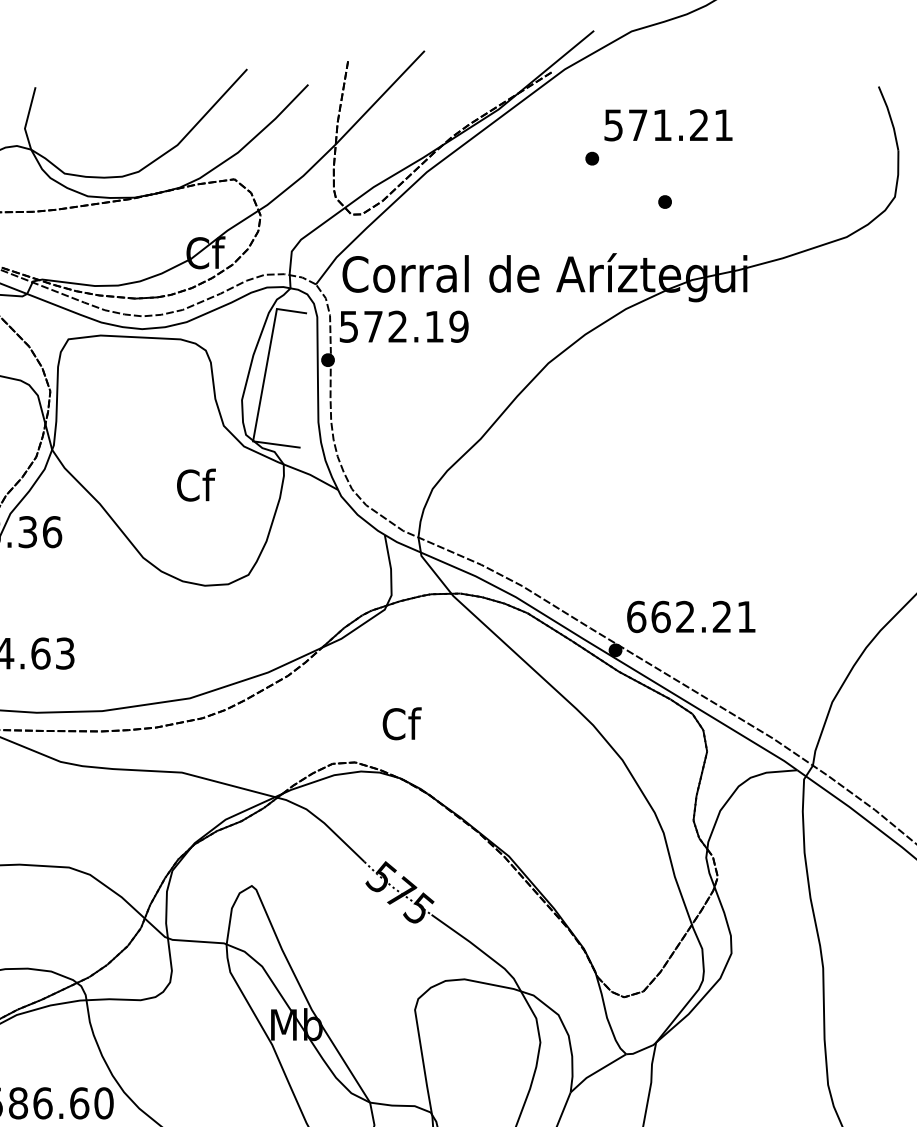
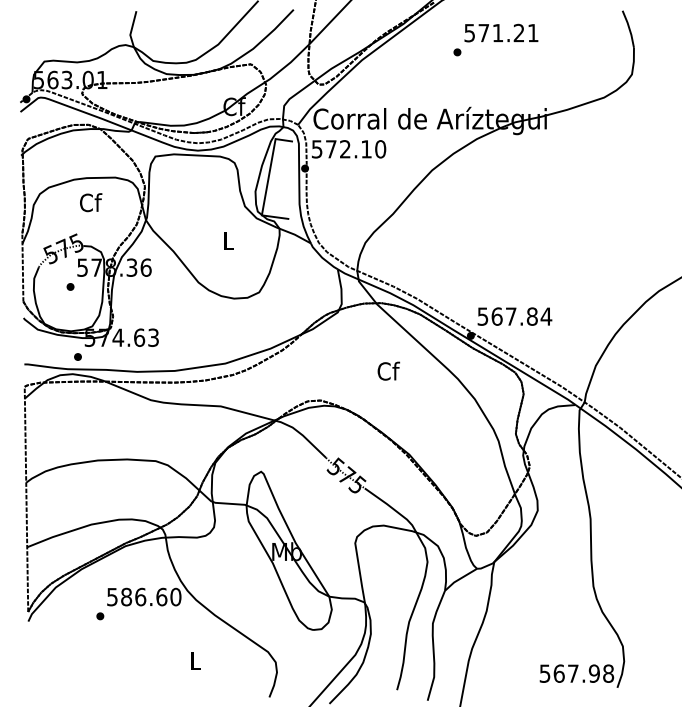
part: (665, 202) -> (499, 77), removed
text: (458, 327) -> (380, 149), 572.19 -> 572.10
text: (196, 484) -> (229, 240), Cf -> L
text: (691, 616) -> (514, 316), 662.21 -> 567.84
text: (401, 722) -> (388, 370), moved

